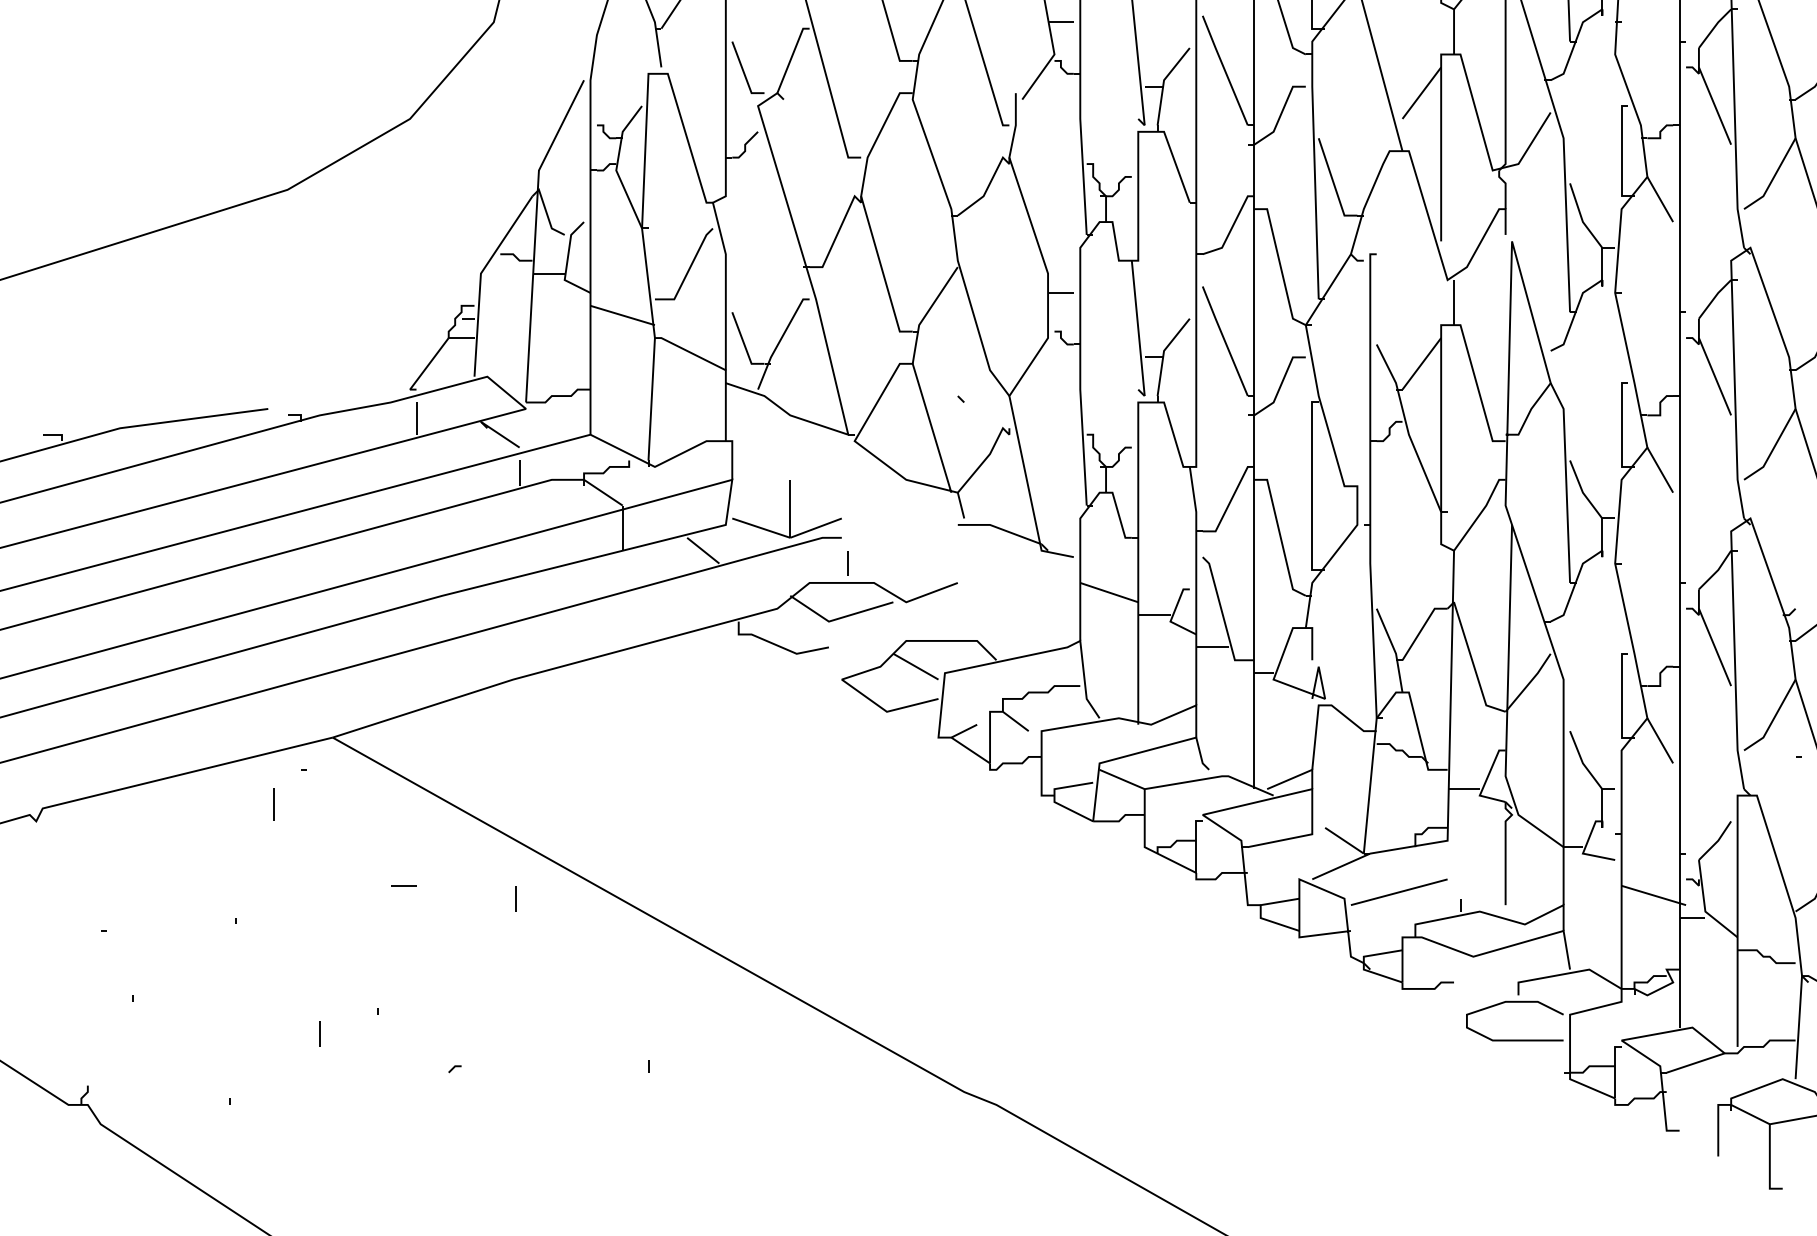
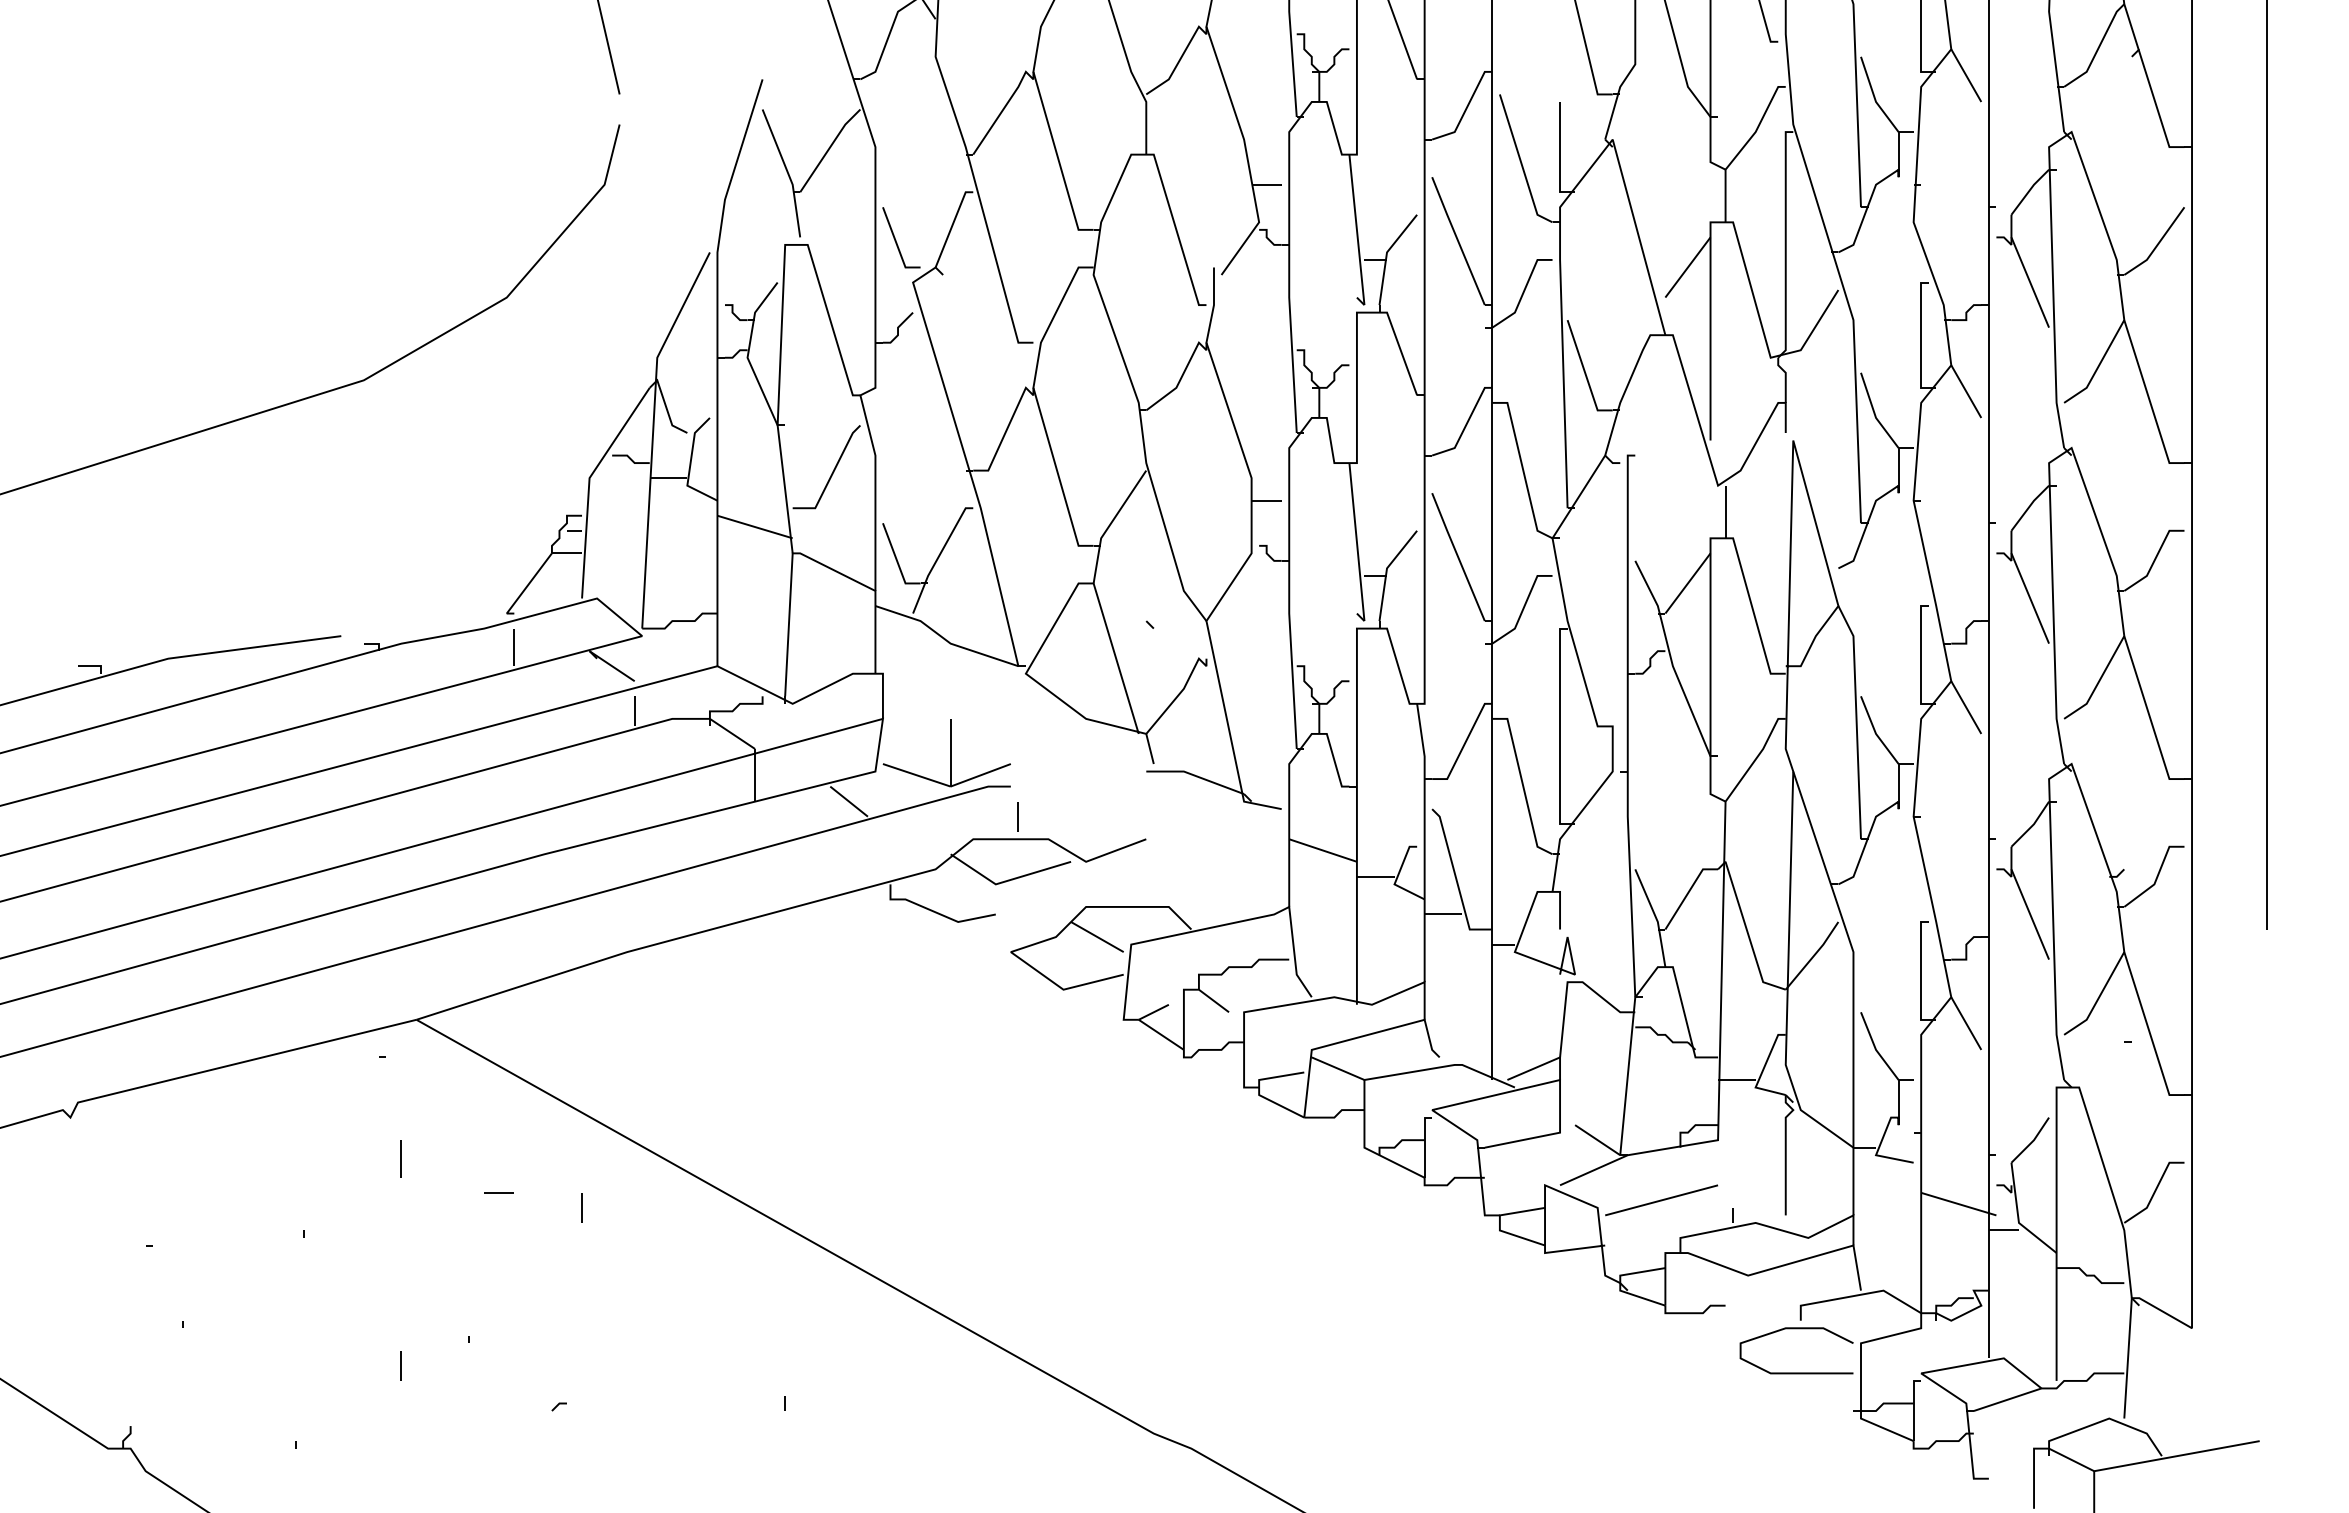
line: (273, 804) -> (400, 1158), moved
line: (516, 898) -> (581, 1207), moved

